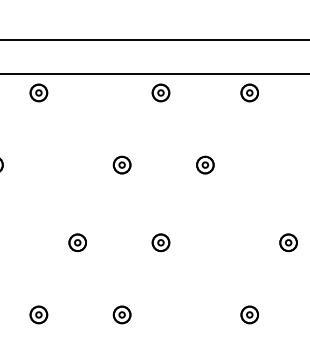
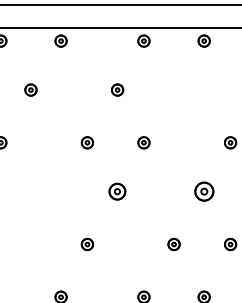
part: (204, 164) -> (173, 89), removed
part: (38, 314) -> (60, 191), removed
part: (122, 314) -> (117, 191), size x1.4
part: (248, 314) -> (203, 191), size x1.6

